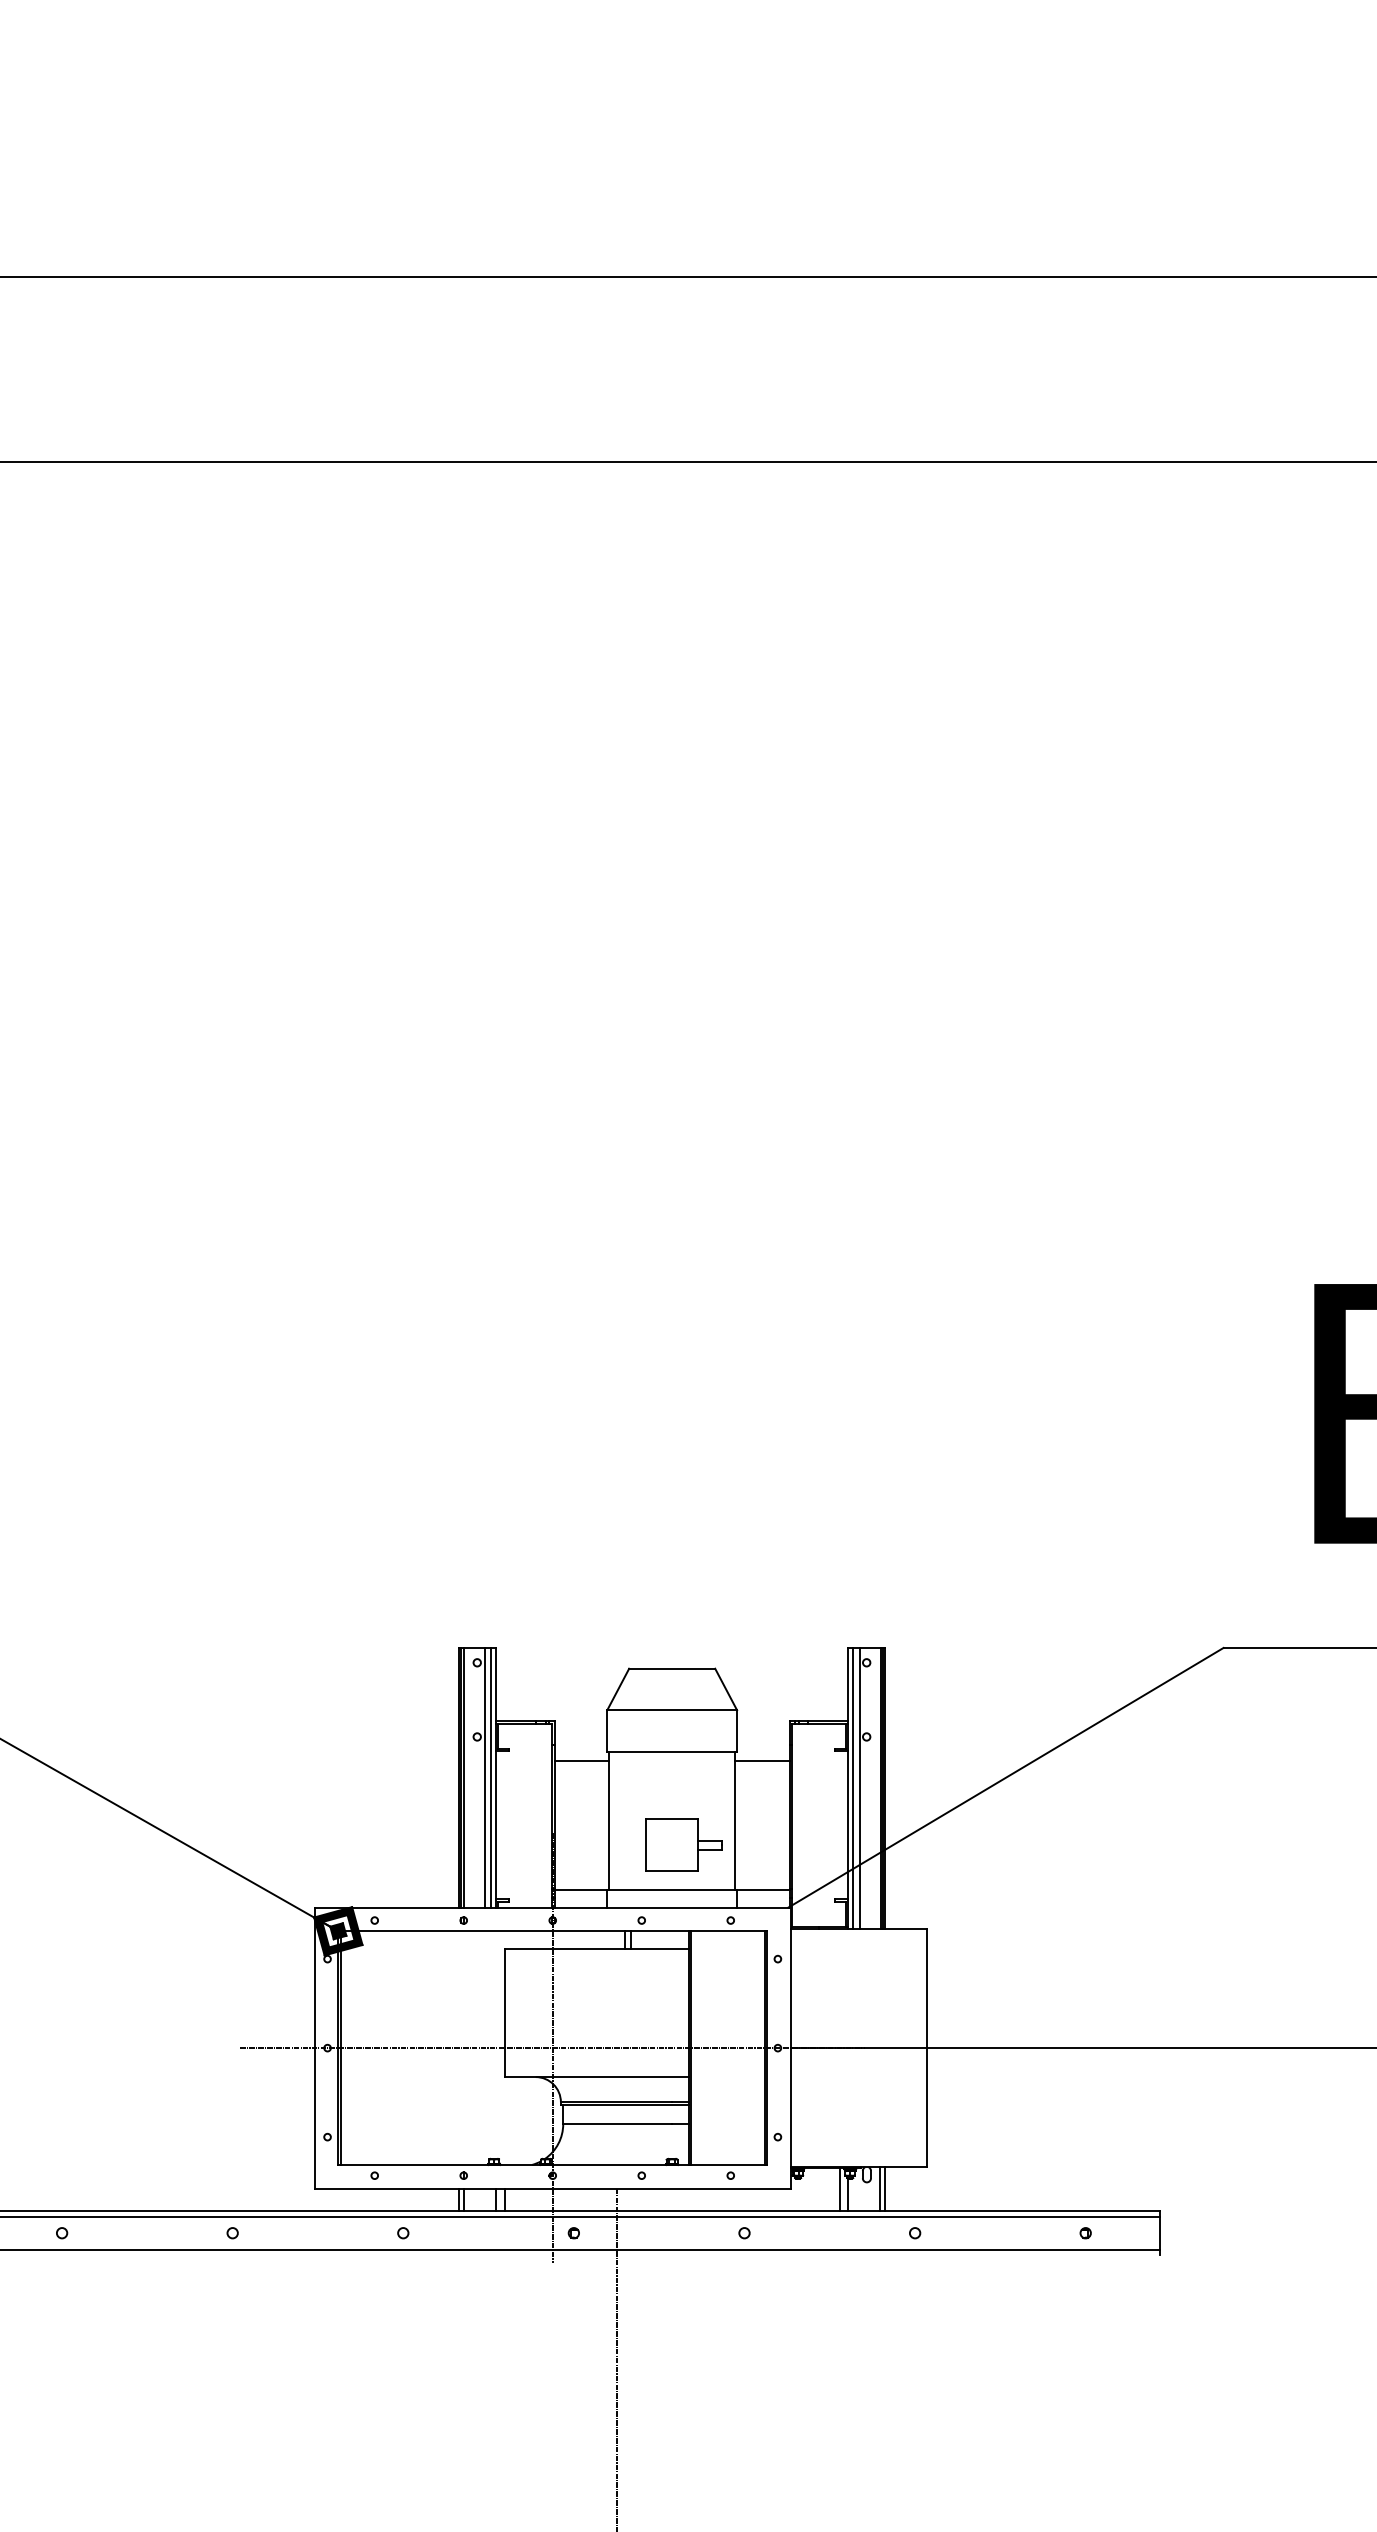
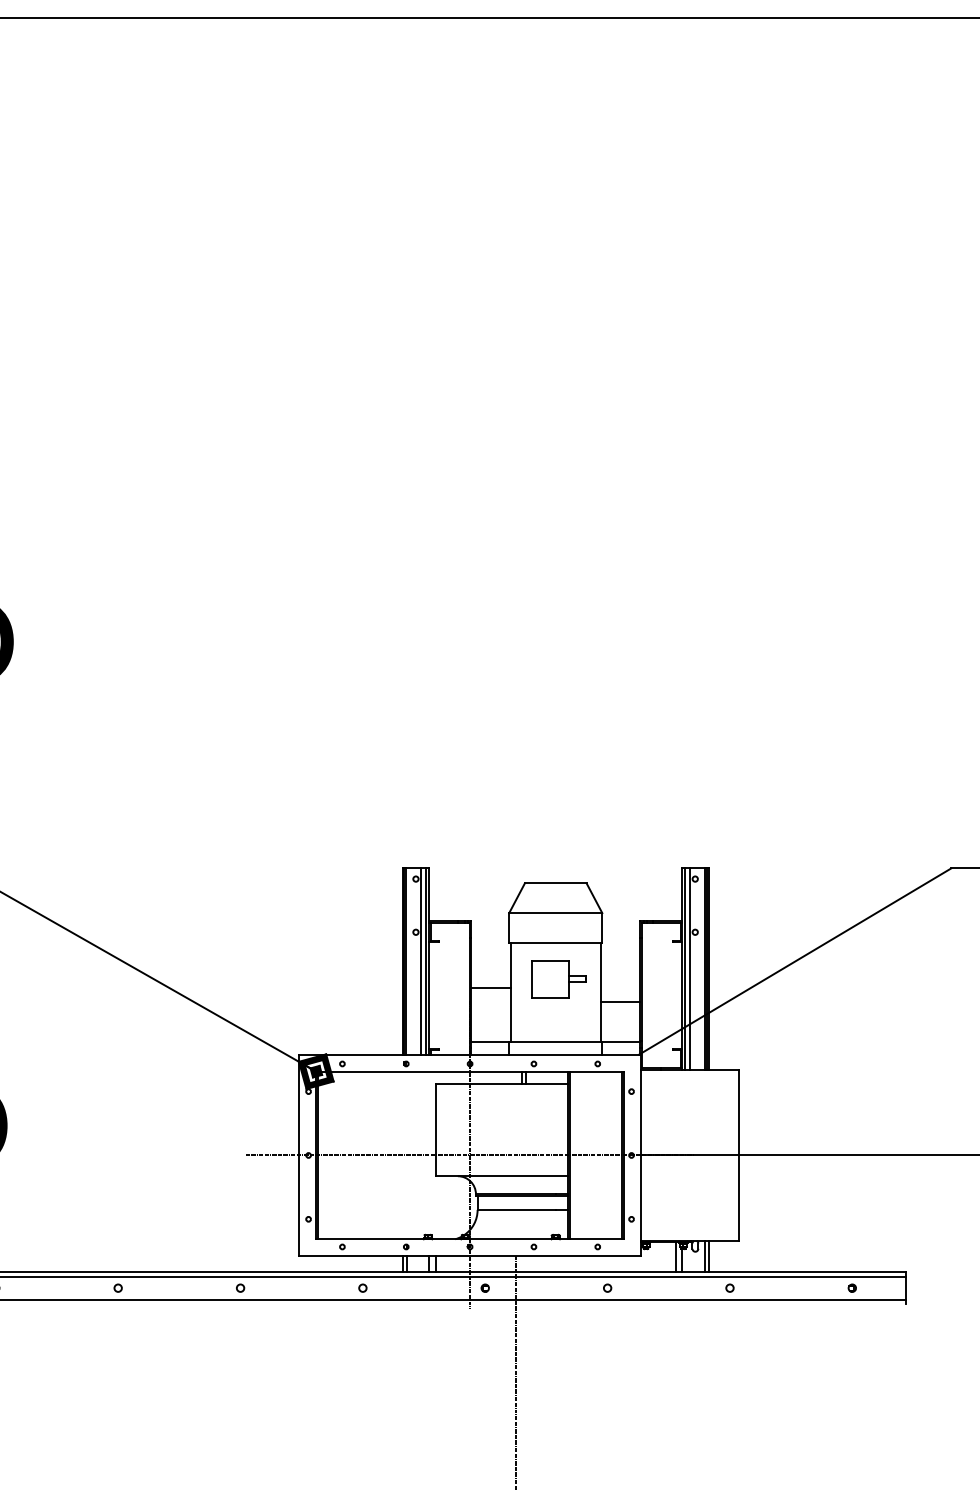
line: (581, 1760) -> (490, 987), moved
line: (762, 1760) -> (620, 1002), moved
part: (683, 1844) -> (558, 978), moved

